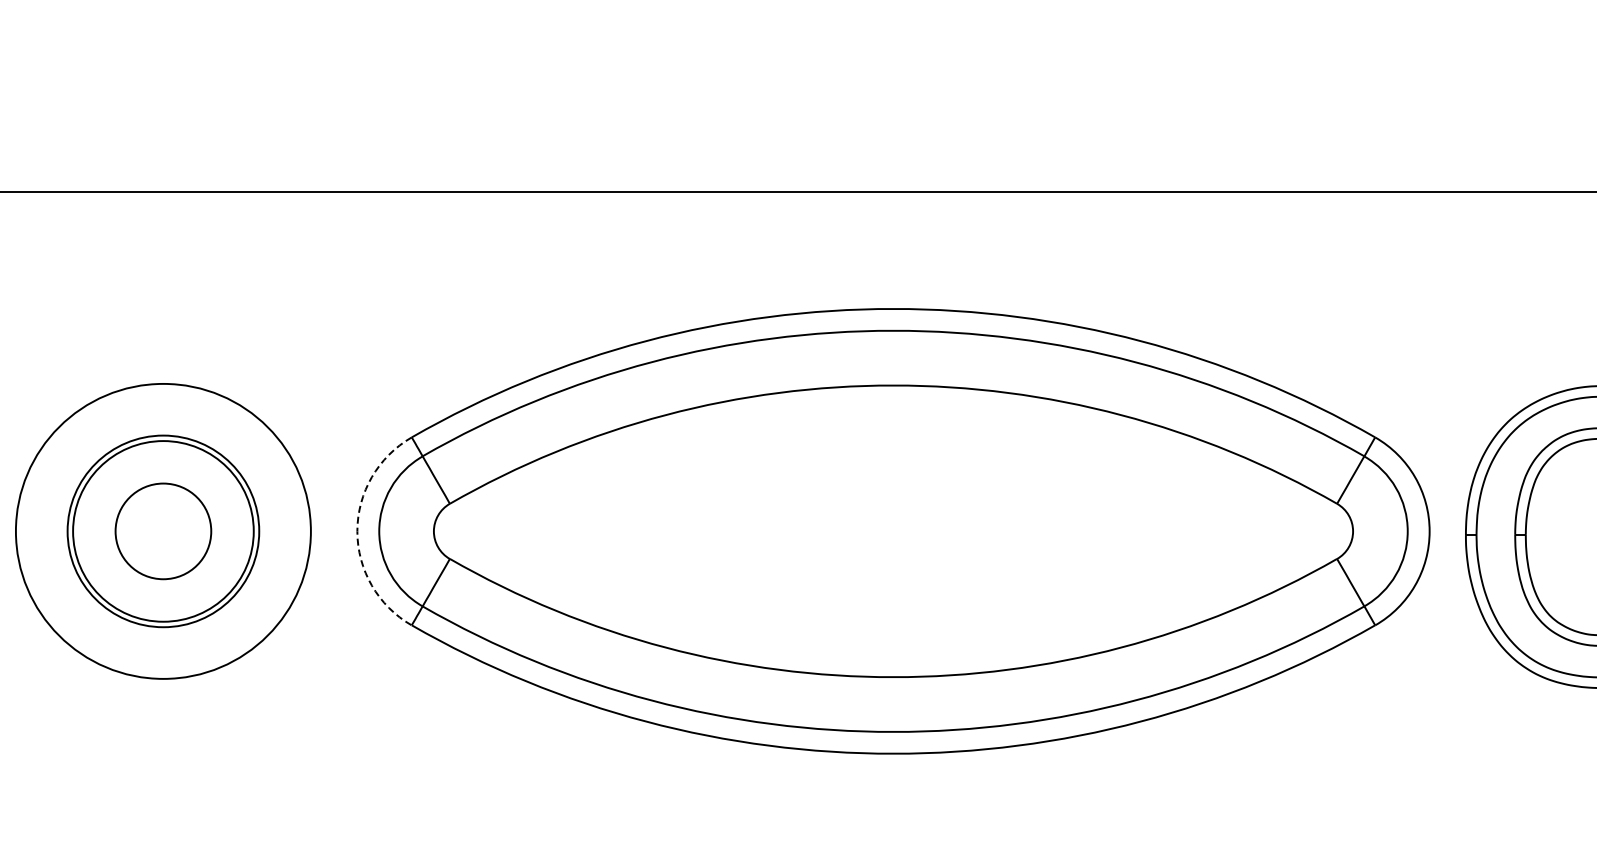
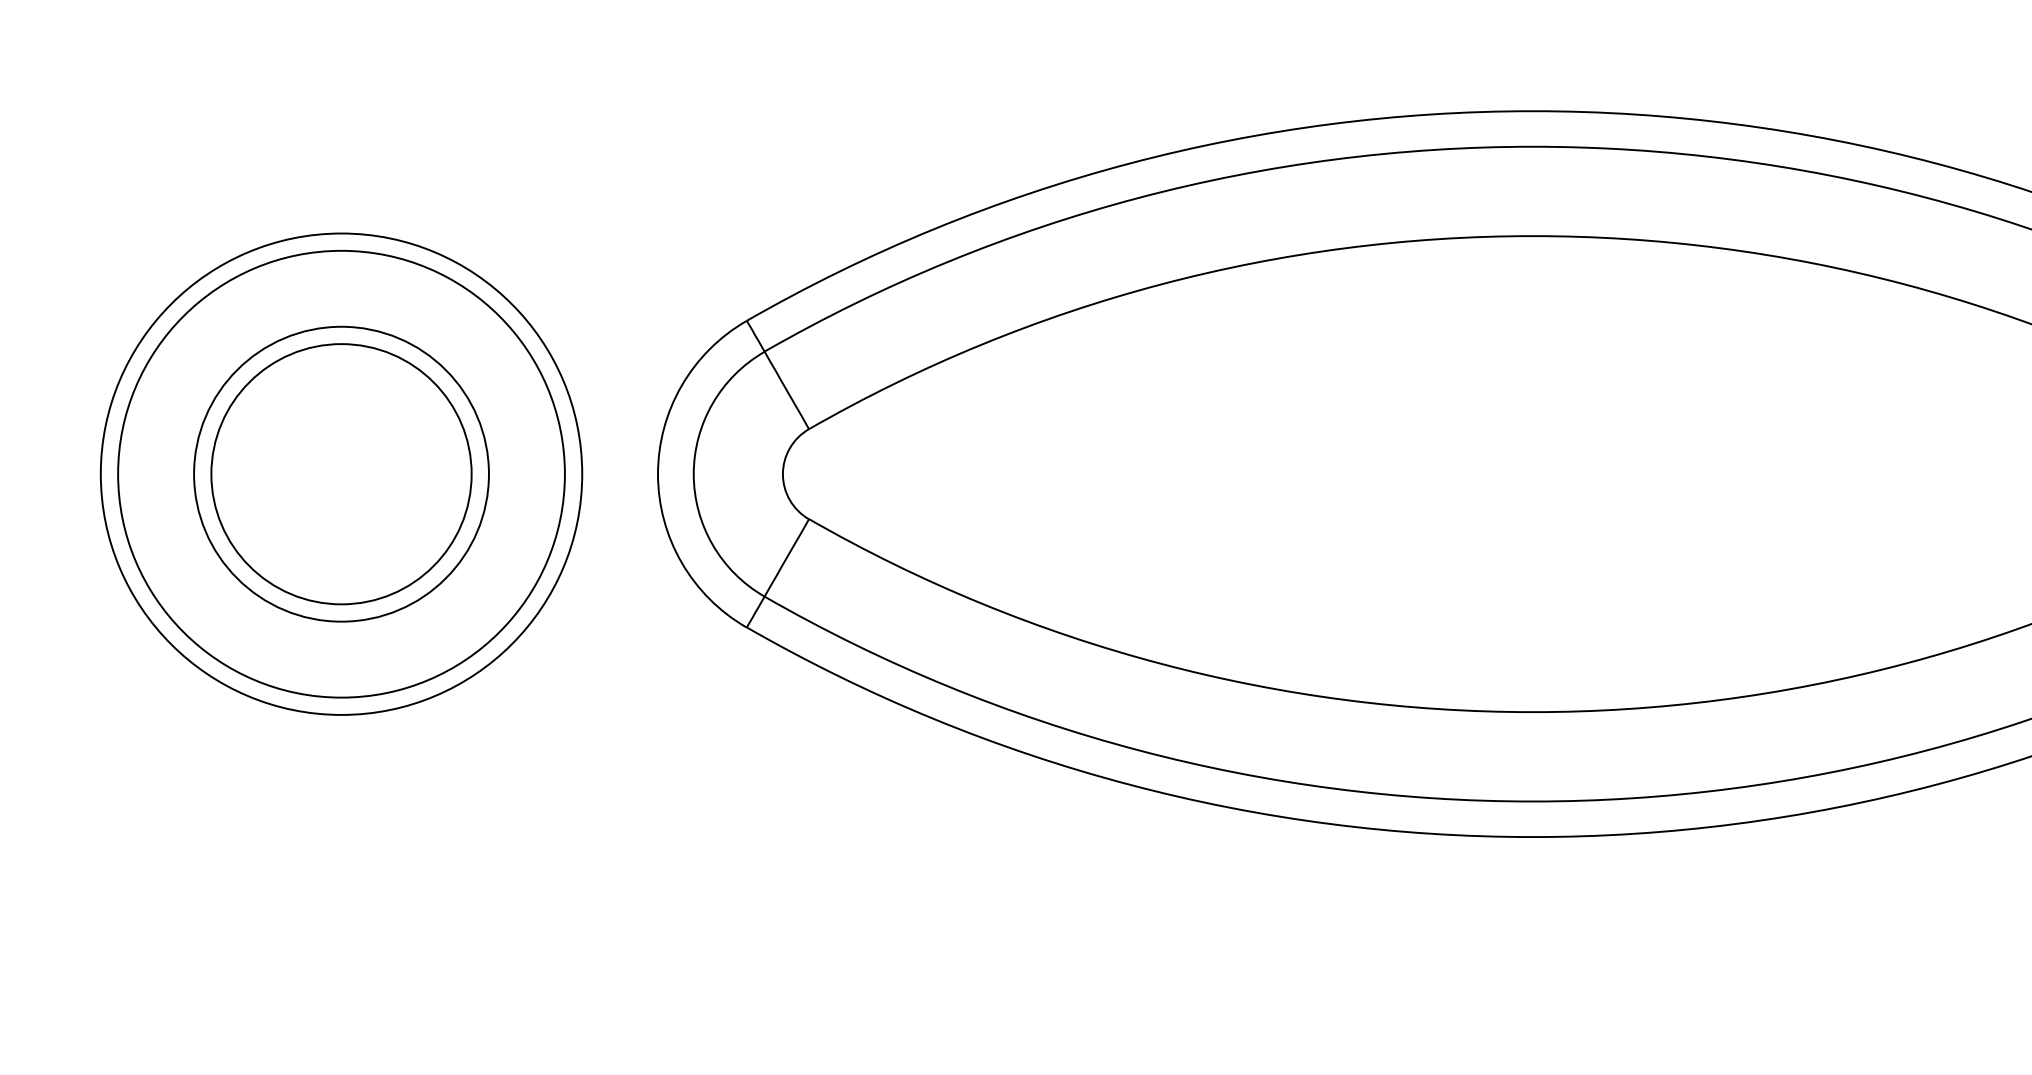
circle: (163, 531) -> (341, 474), size x1.43
circle: (163, 531) -> (341, 474), size x1.67
arc: (357, 531) -> (658, 474), dashed -> solid

